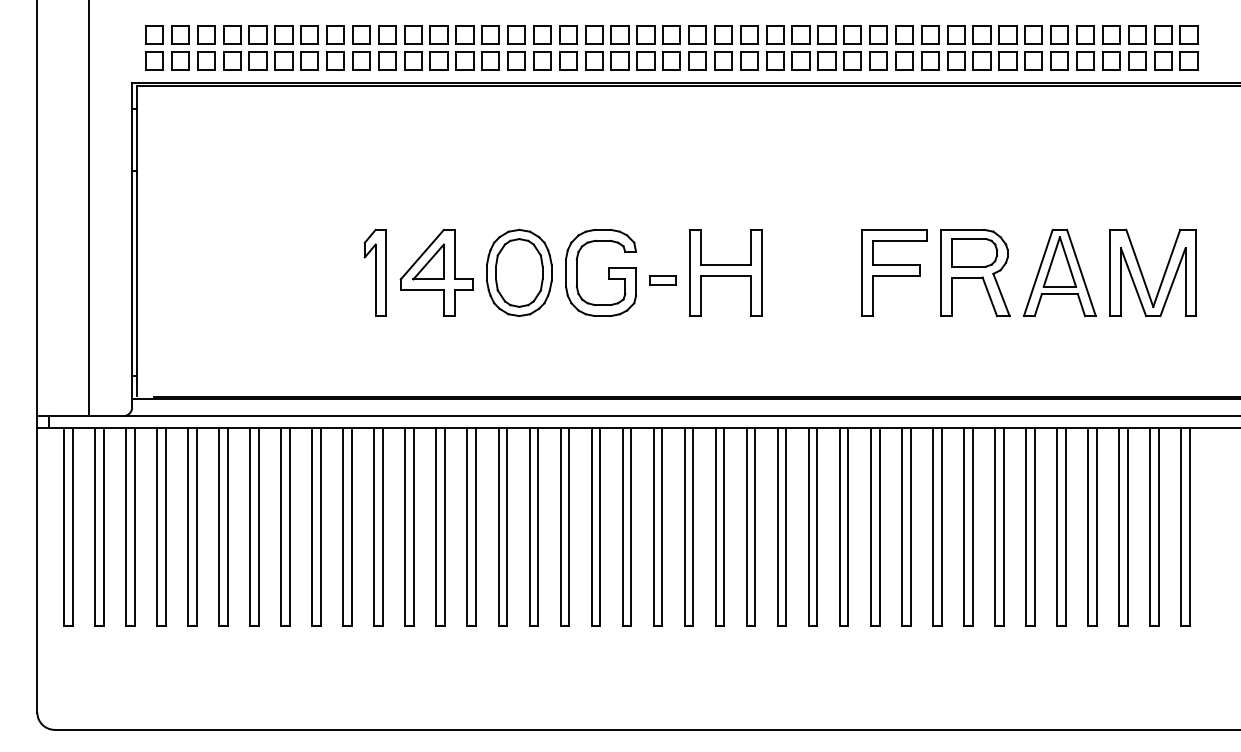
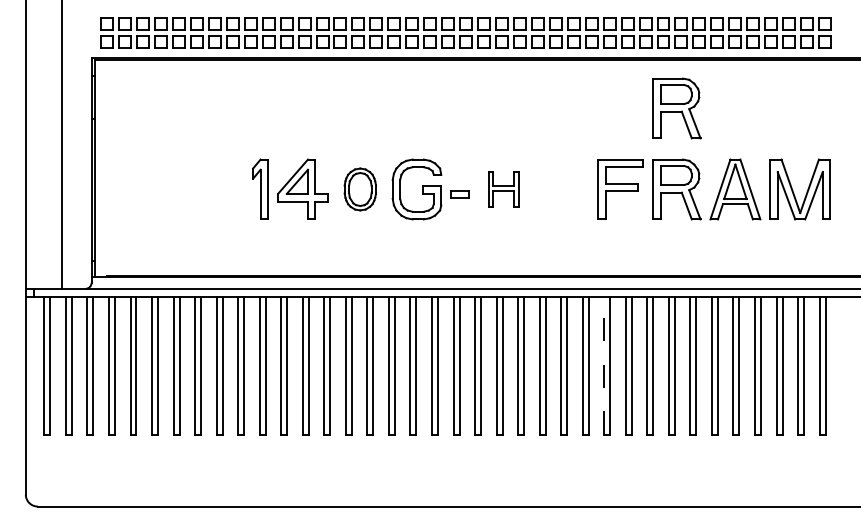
part: (974, 156) -> (676, 108), added
part: (519, 272) -> (360, 189), size x0.7
part: (725, 272) -> (503, 189), size x0.6
line: (871, 526) -> (604, 365), solid -> dashed

